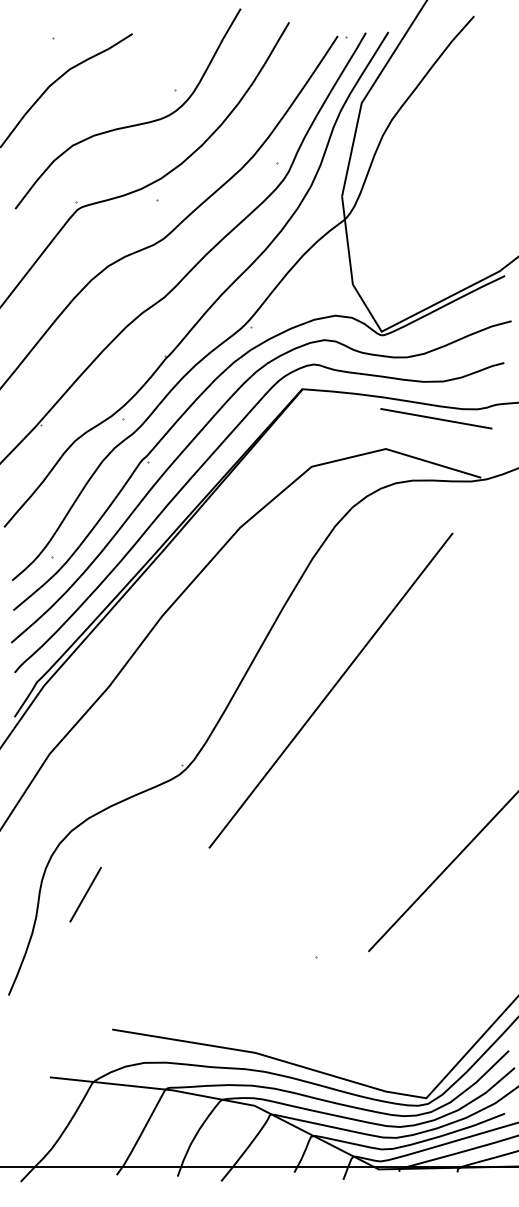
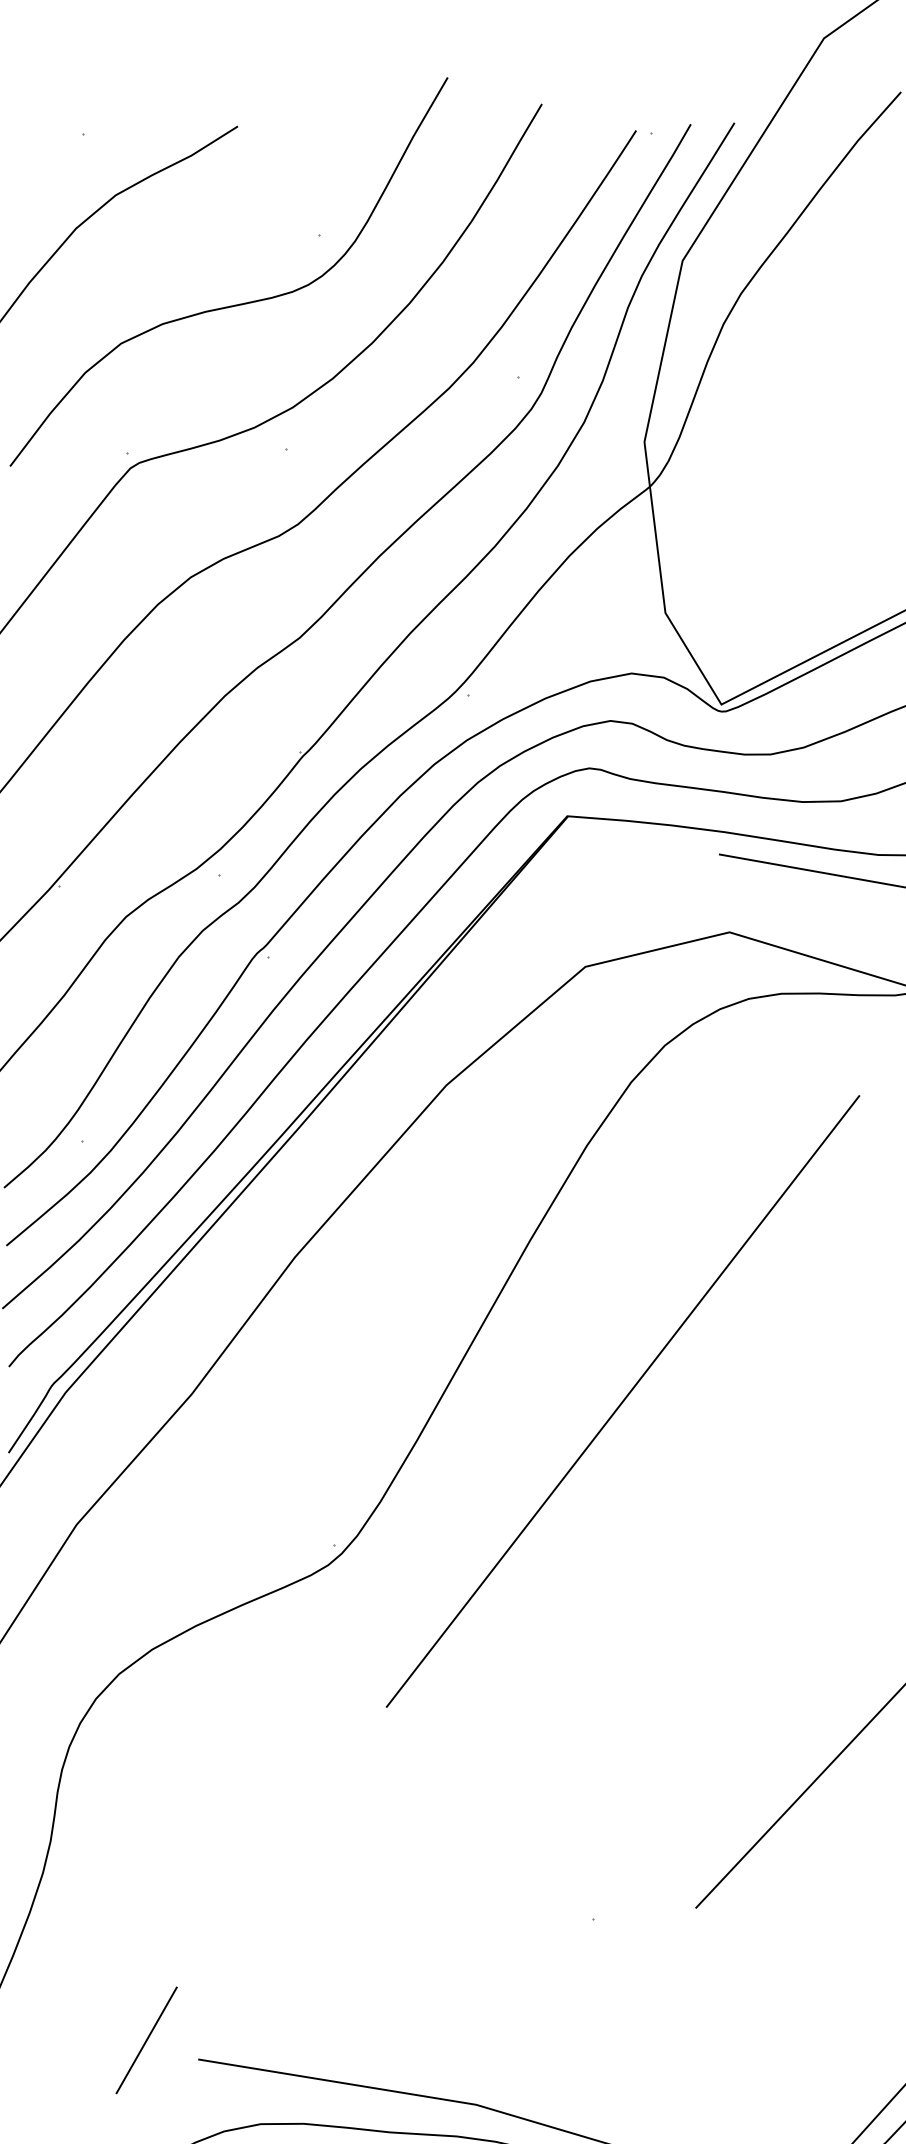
line: (85, 894) -> (146, 2039), moved

